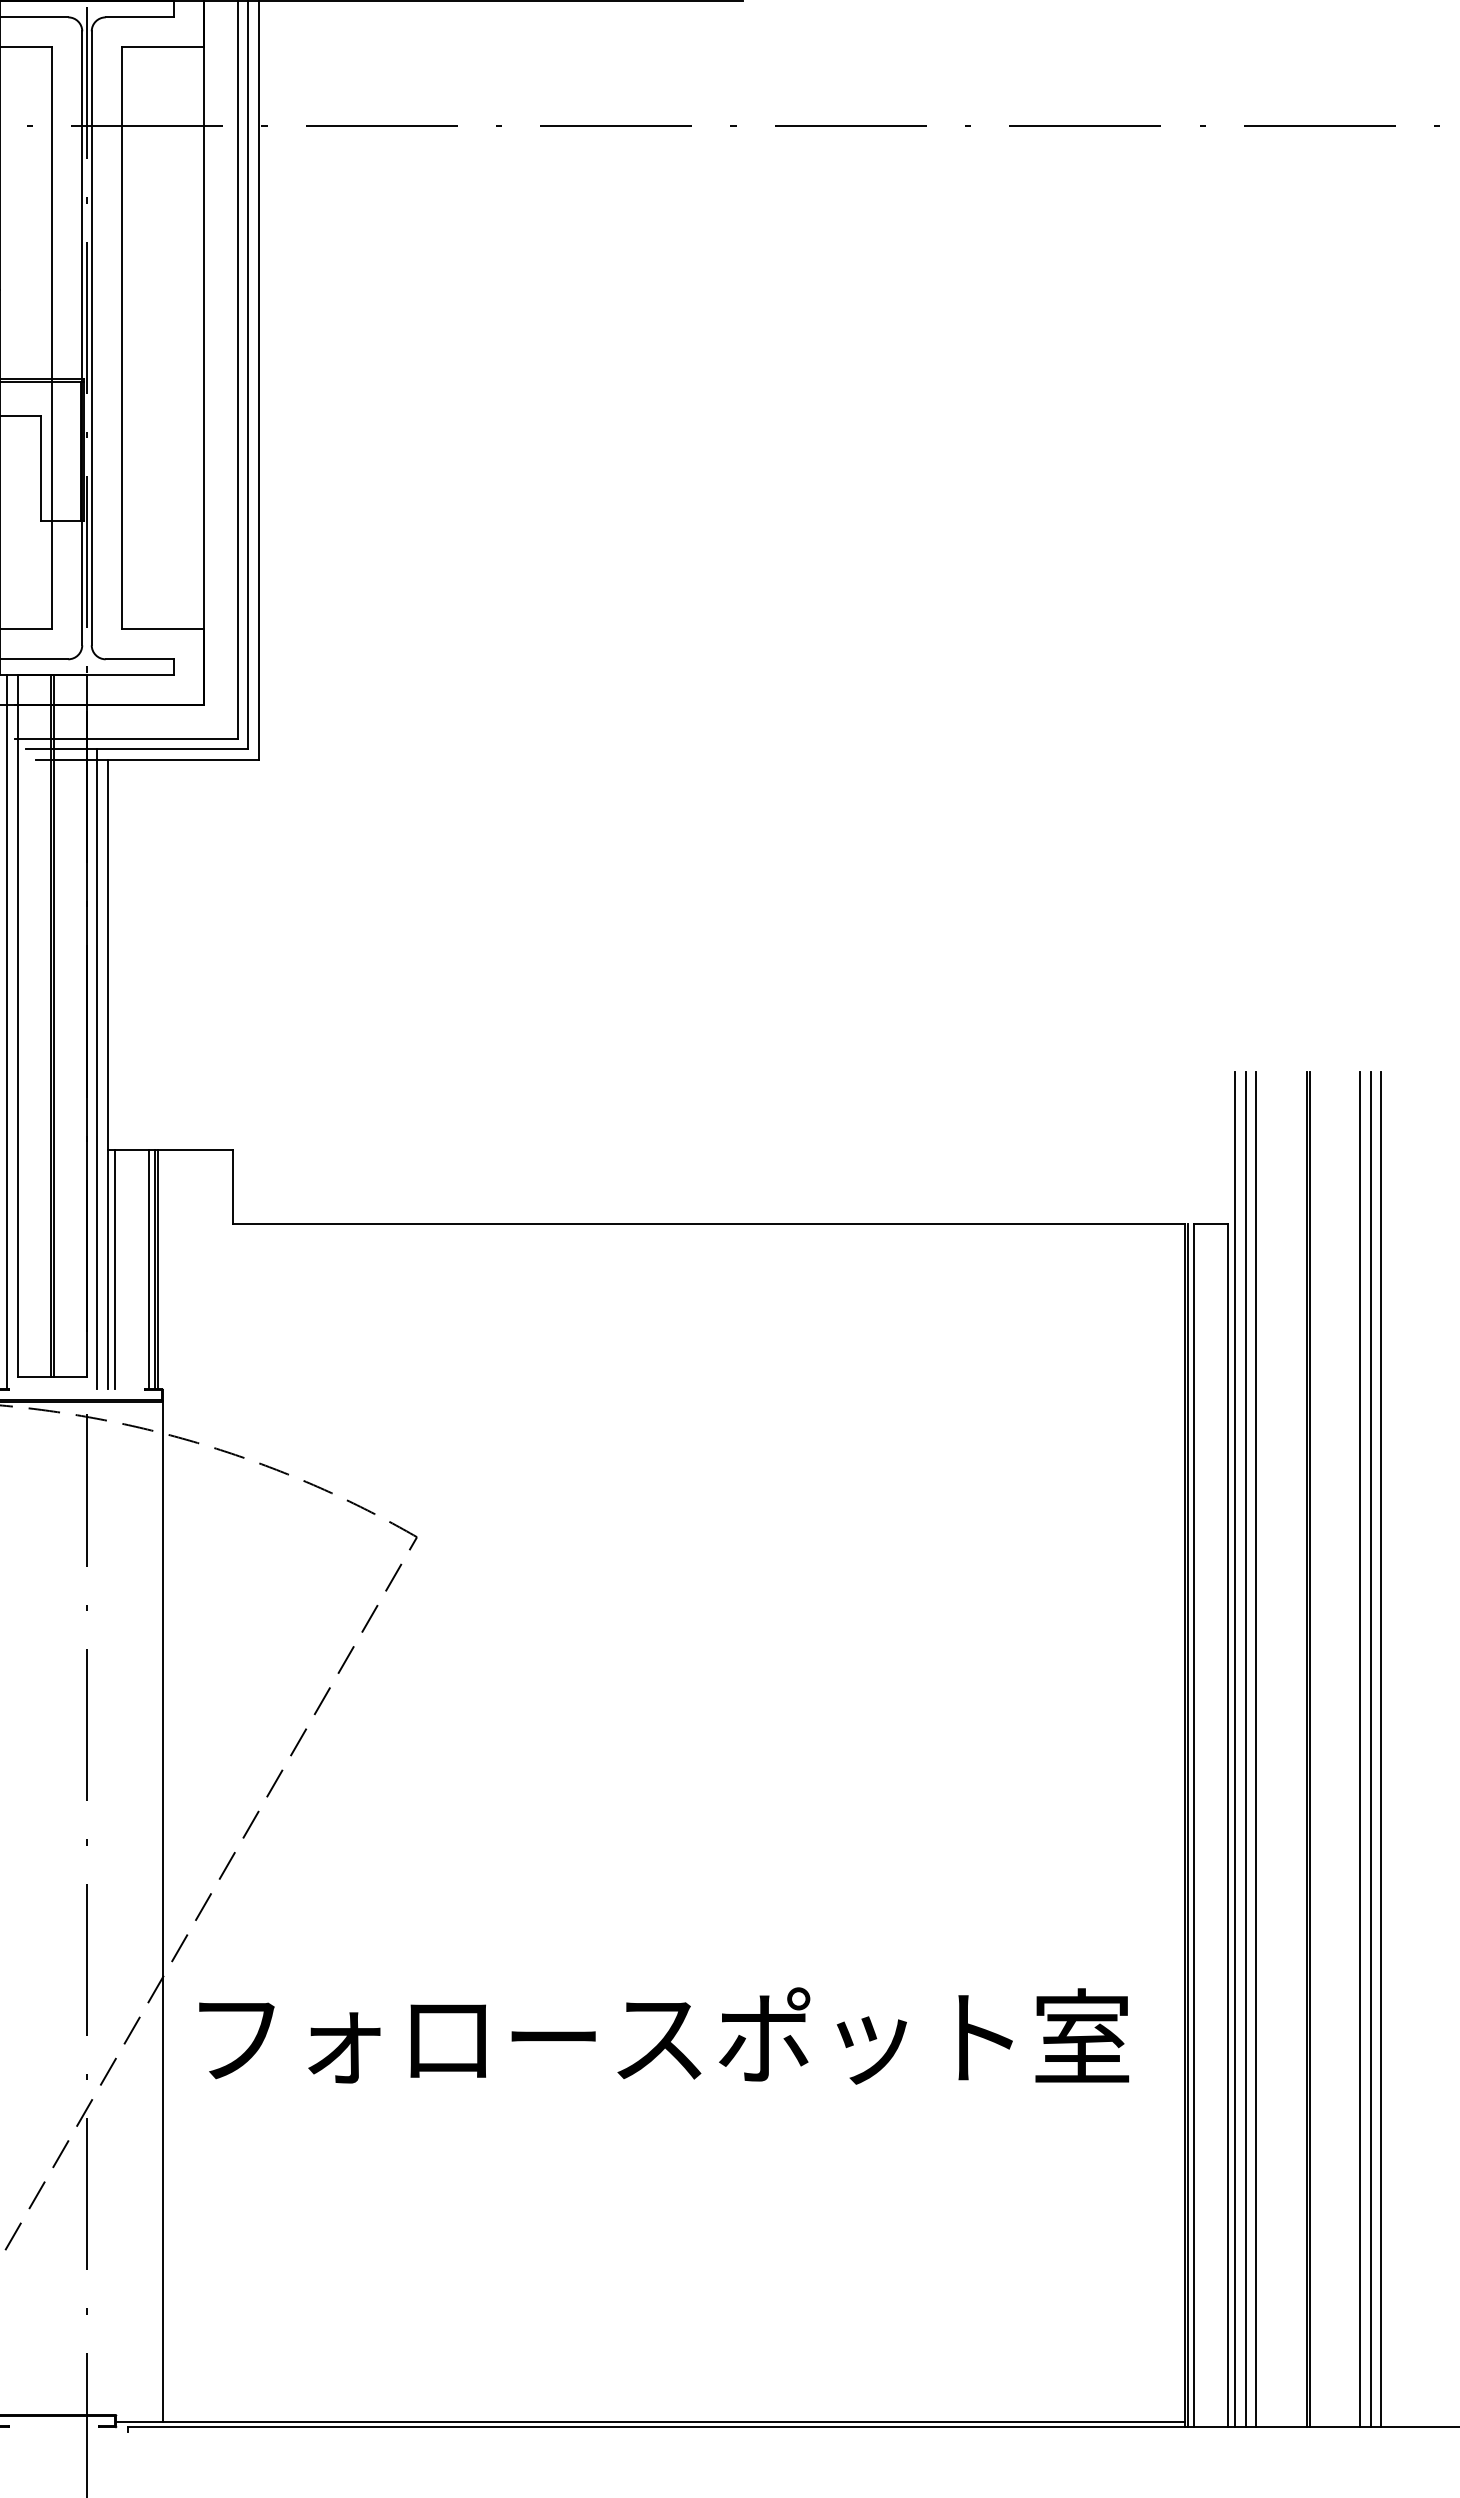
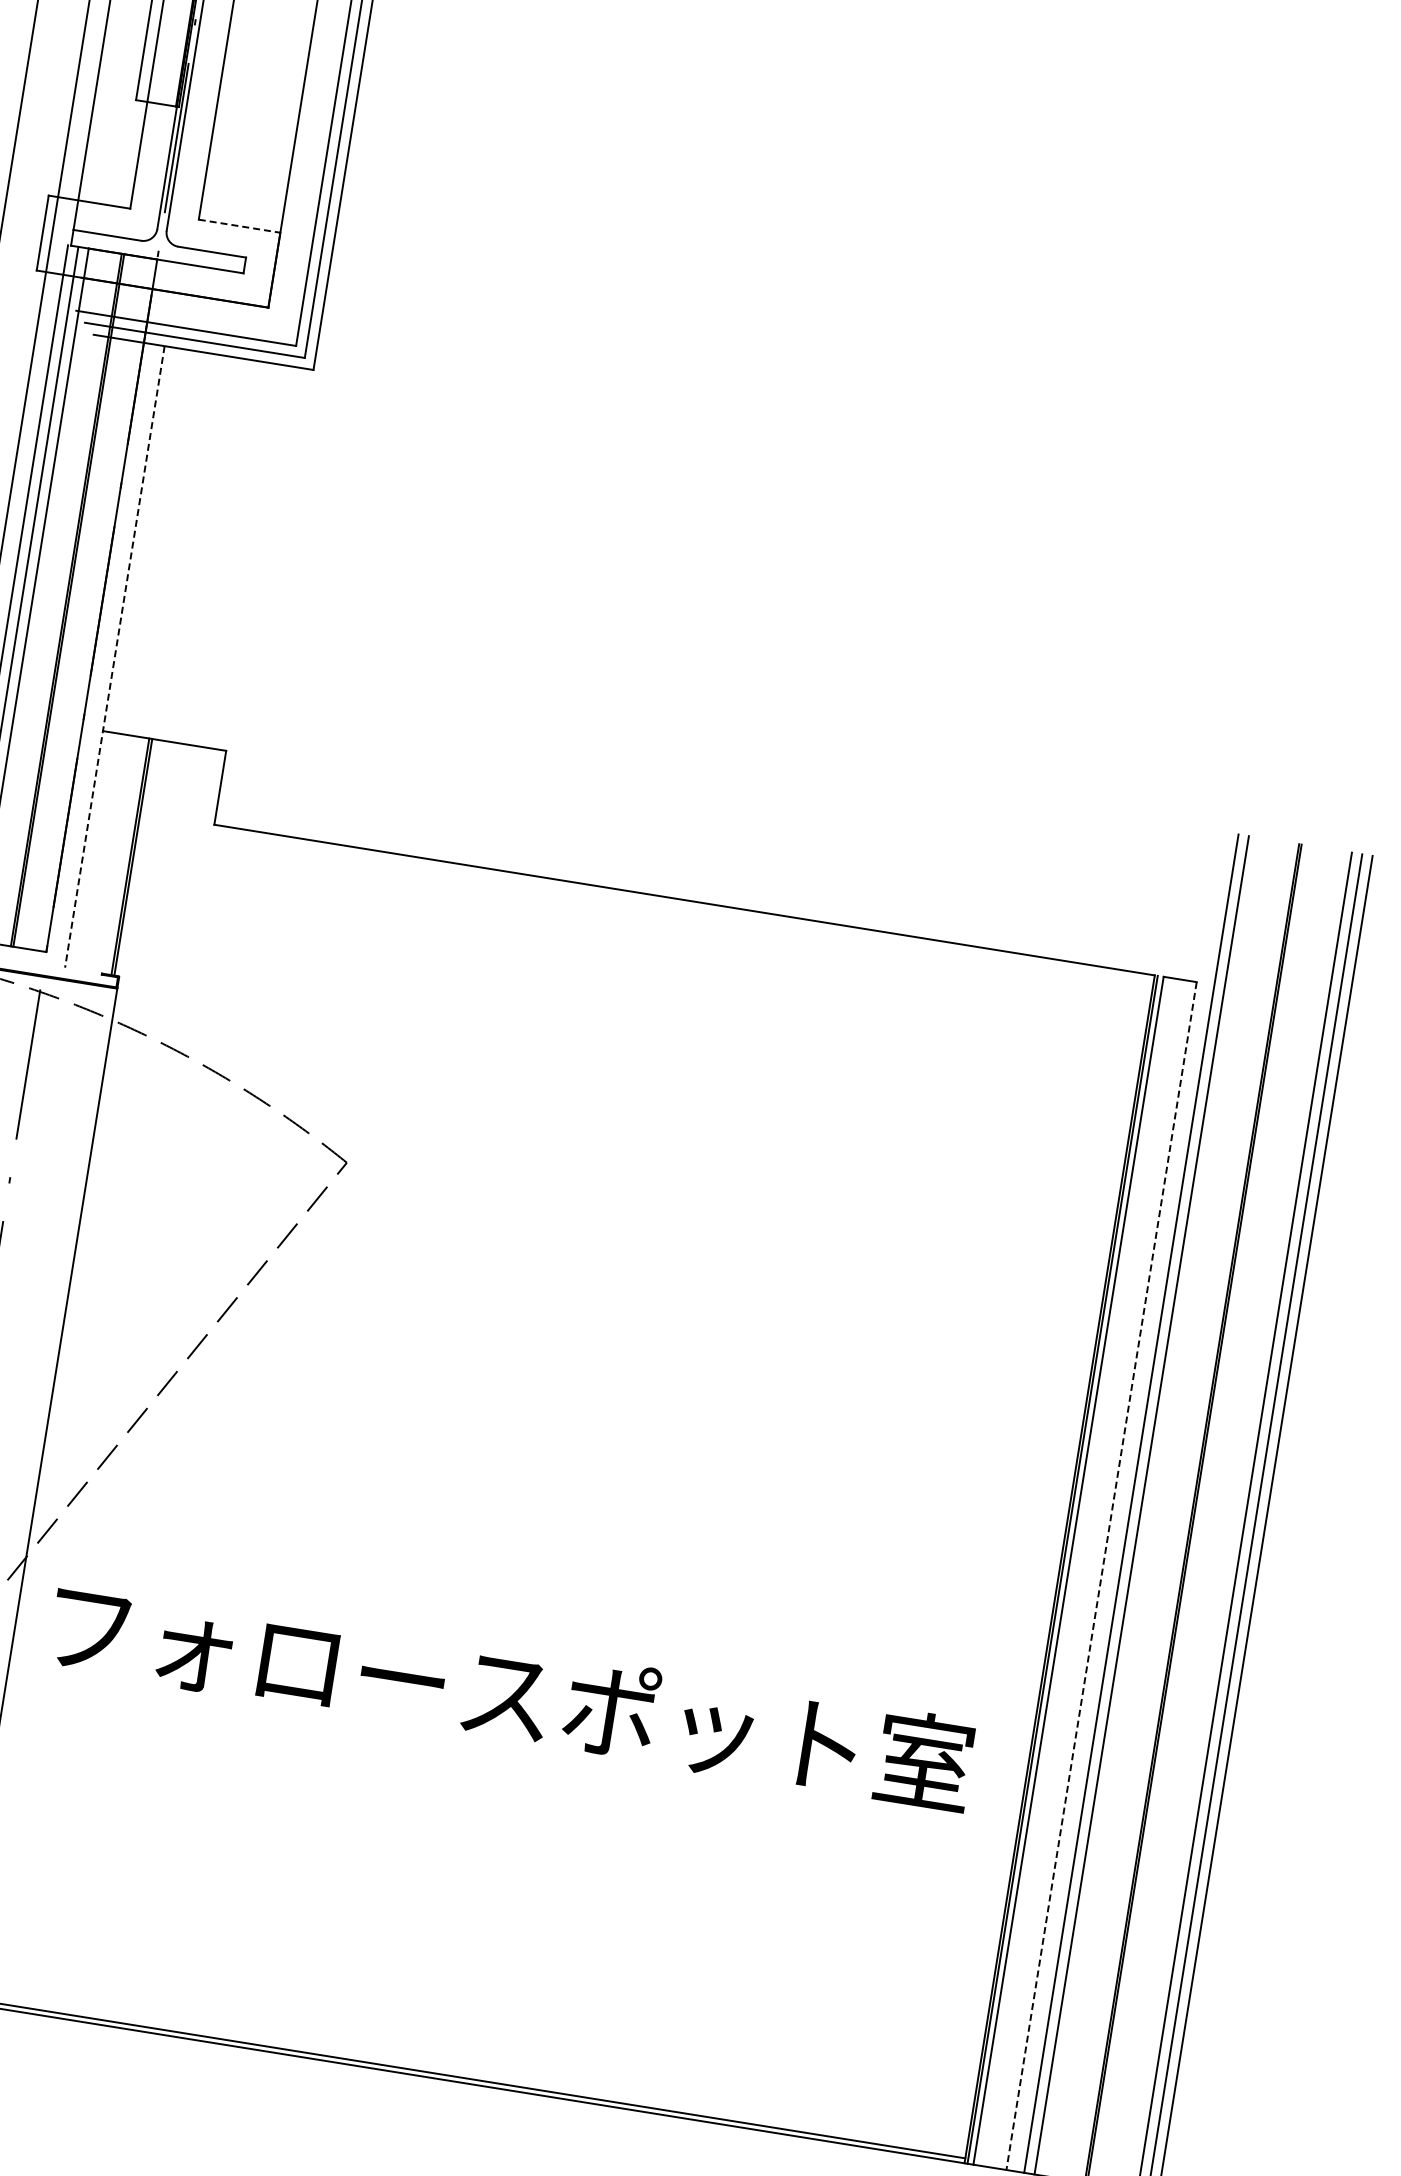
line: (163, 629) -> (240, 226), solid -> dashed
line: (97, 1069) -> (105, 650), removed
line: (107, 1074) -> (114, 656), solid -> dashed
line: (115, 1269) -> (91, 850), removed
line: (148, 1269) -> (124, 855), removed
line: (1235, 1749) -> (1121, 1501), removed
line: (1227, 1825) -> (1101, 1575), solid -> dashed

